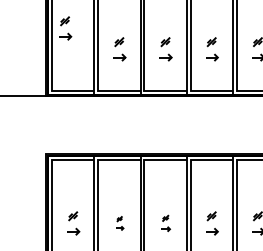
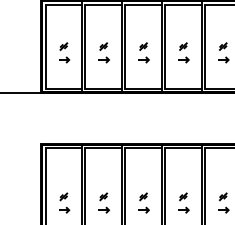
part: (65, 28) -> (64, 52), moved
part: (120, 222) -> (104, 202), size x1.67
part: (165, 222) -> (143, 202), size x1.43

